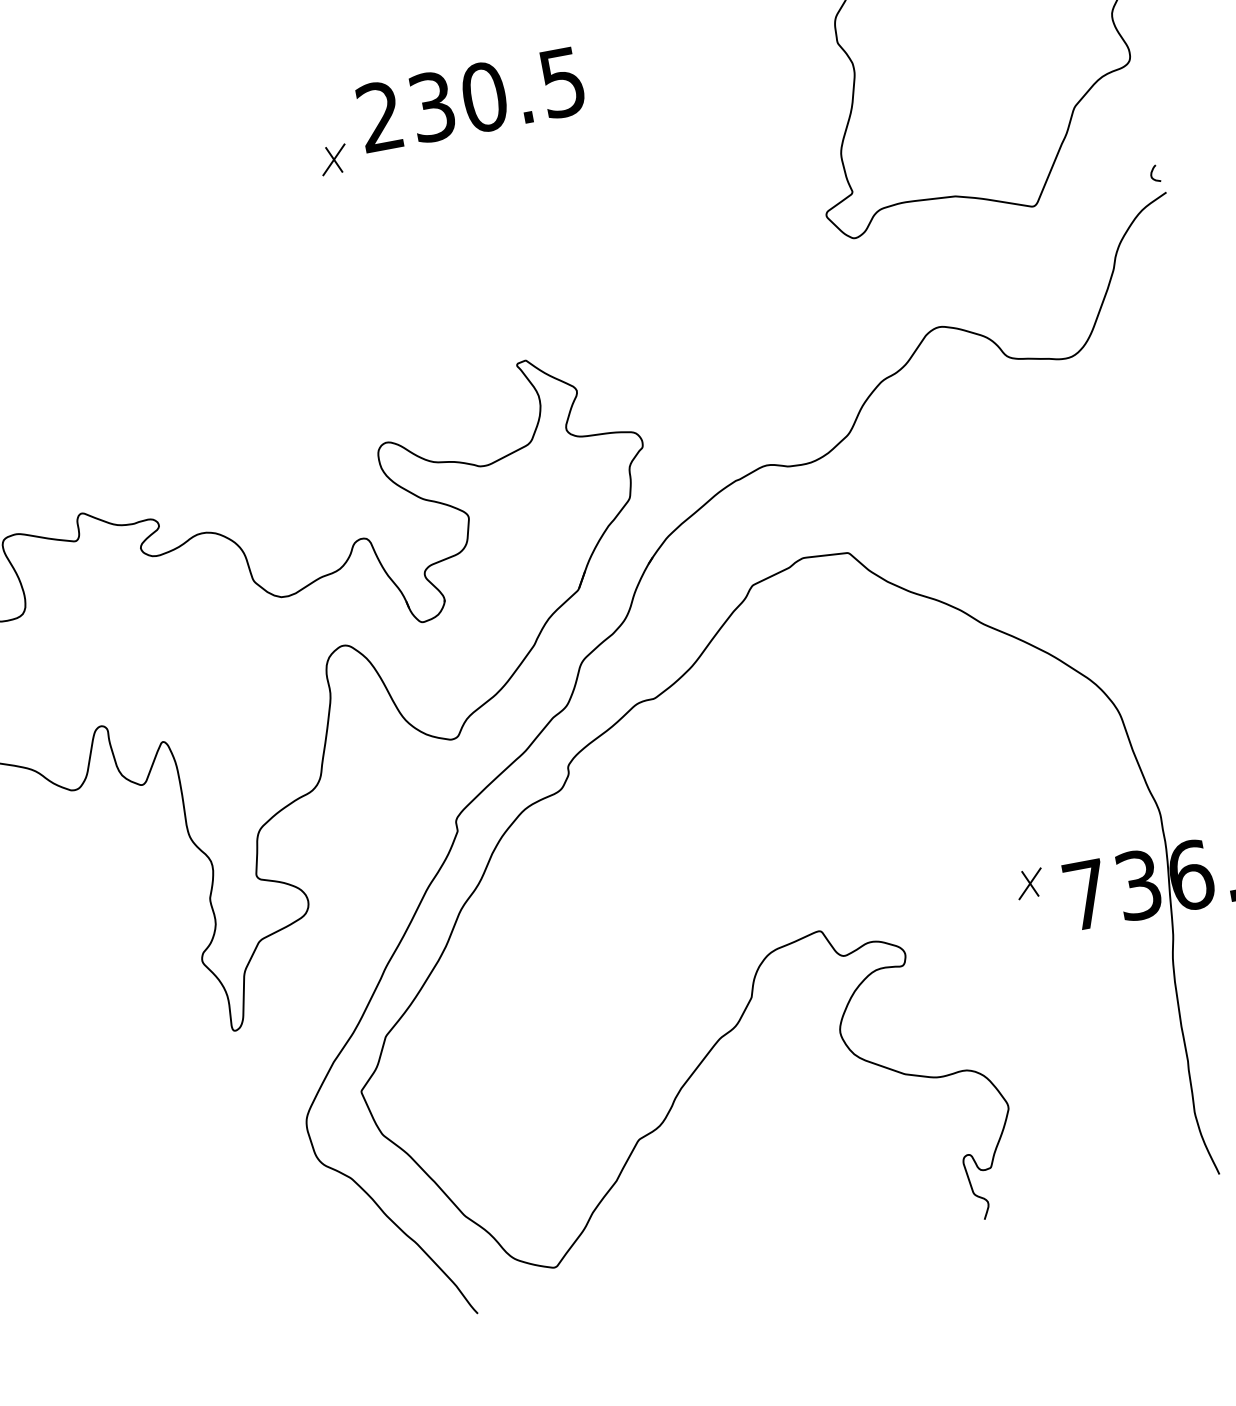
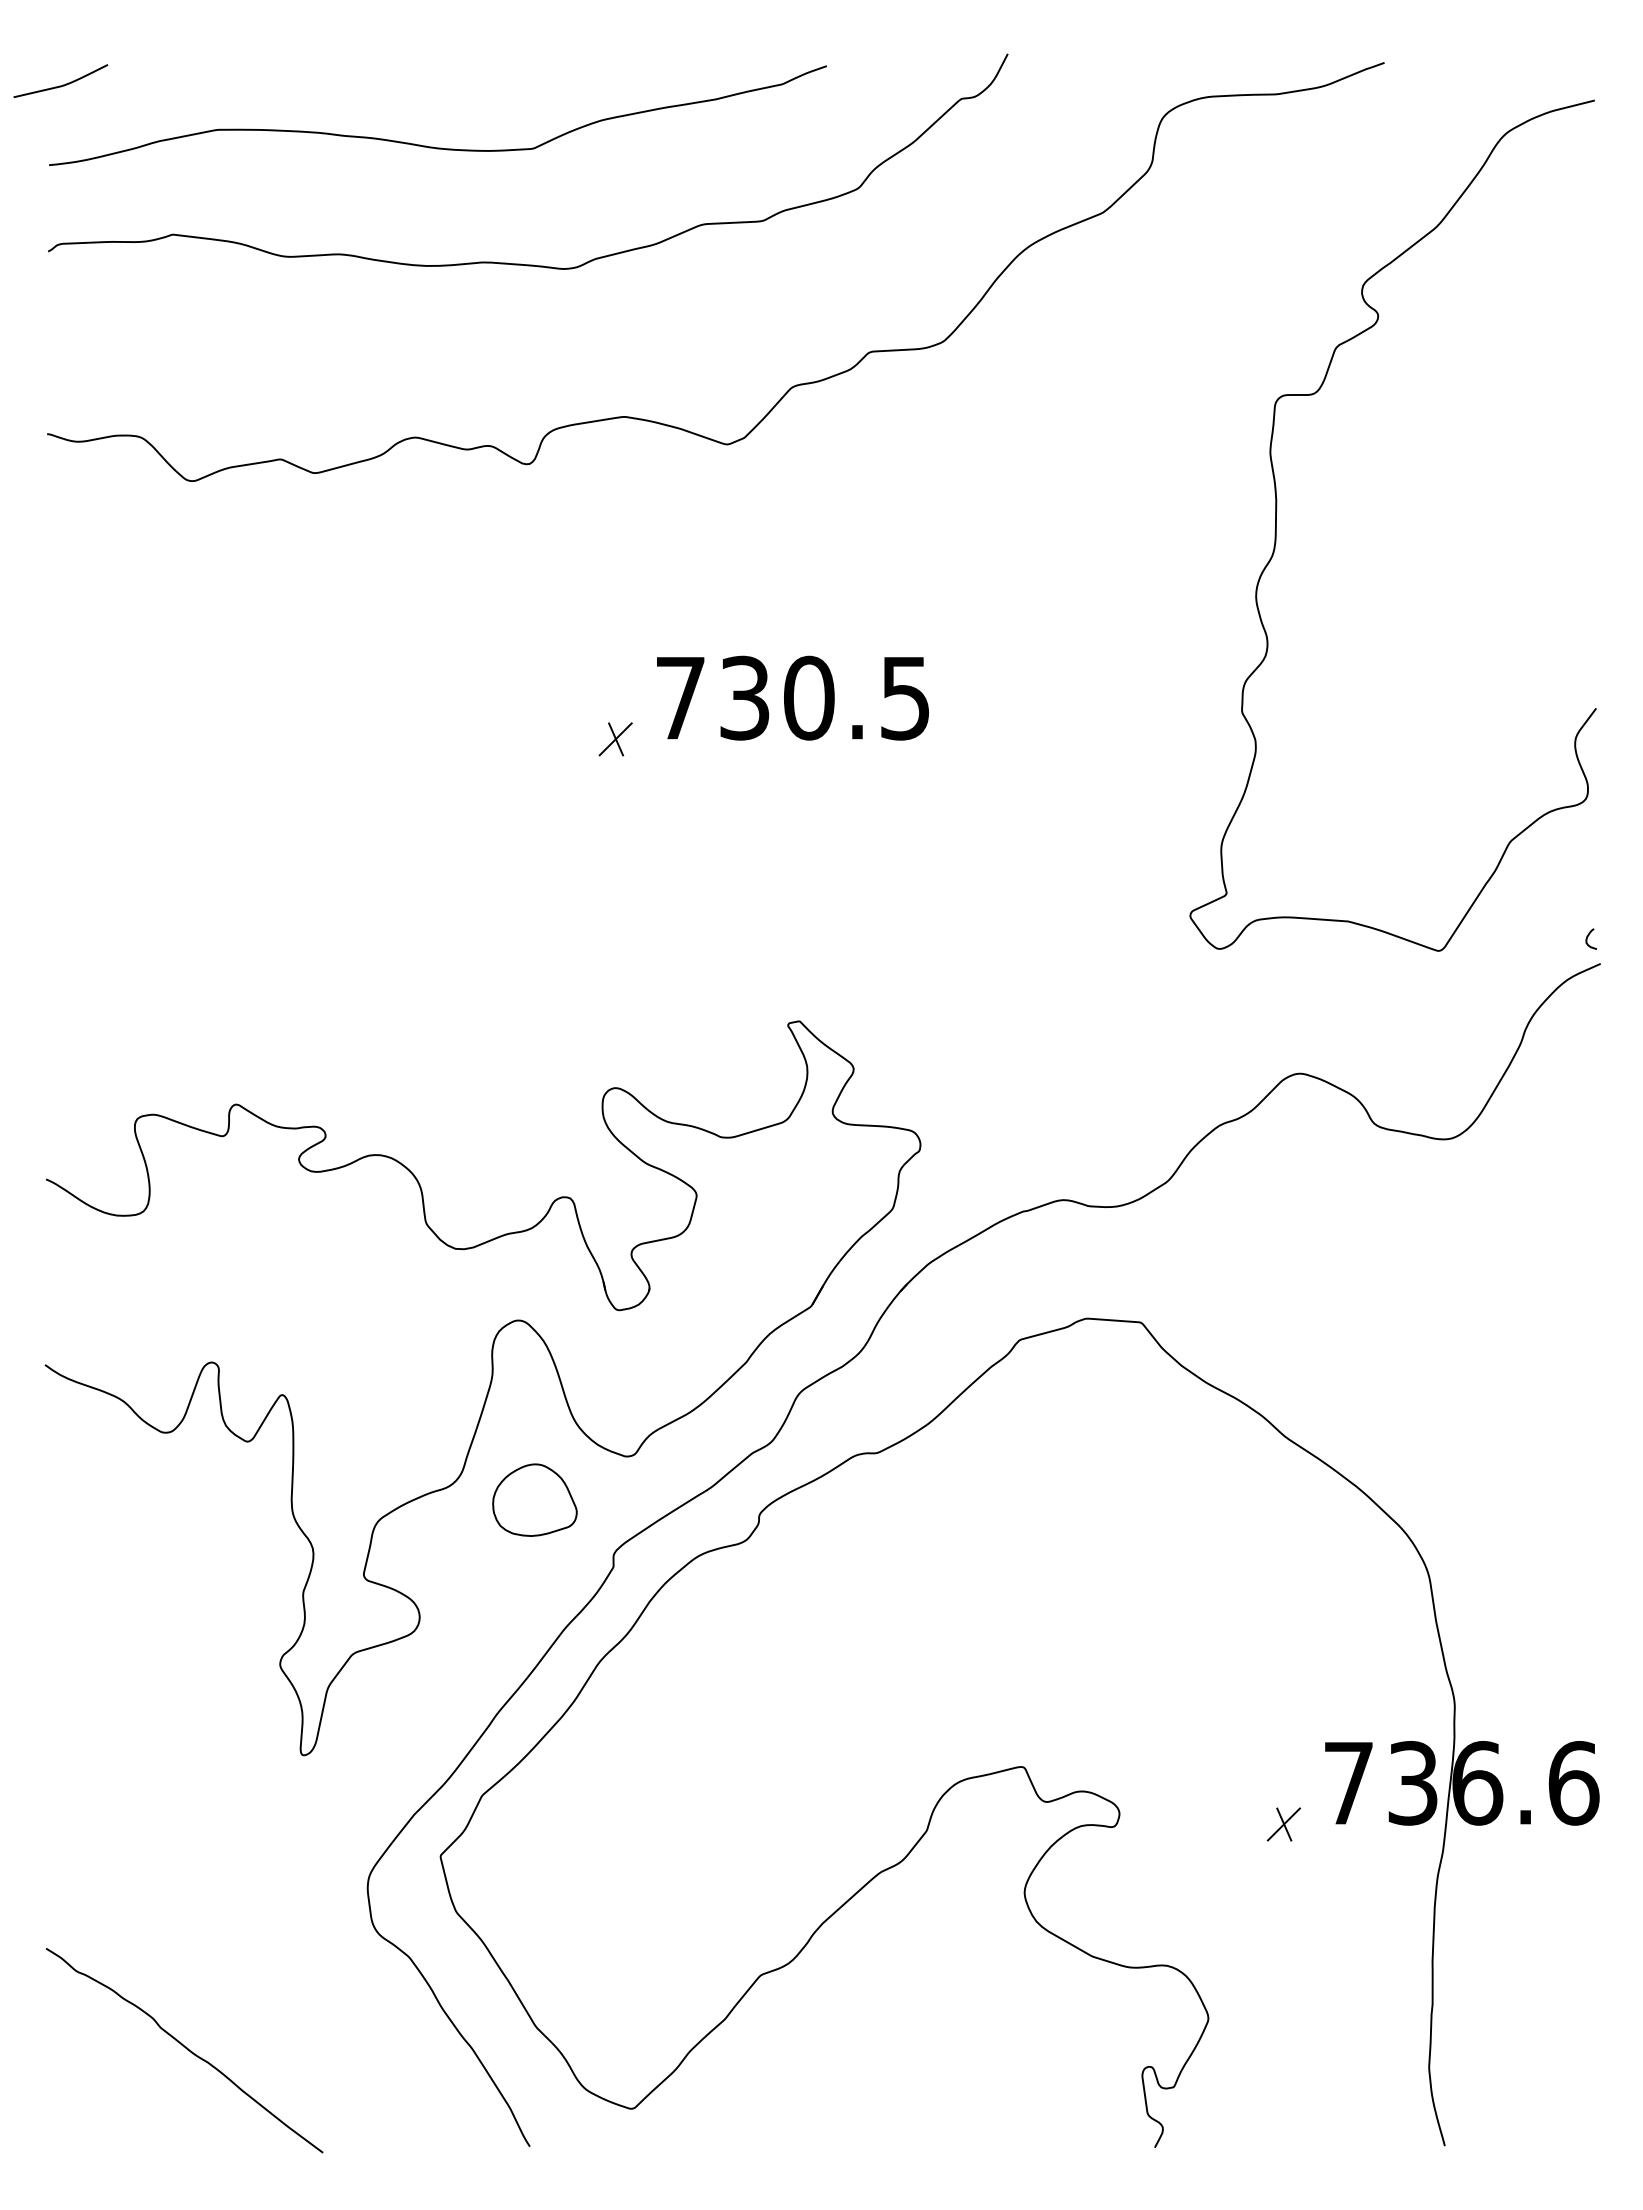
text: (380, 116) -> (680, 697), 230.5 -> 730.5
part: (383, 788) -> (534, 1499), added
part: (1029, 883) -> (1283, 1824), moved
curve: (183, 1286) -> (185, 2048), added

